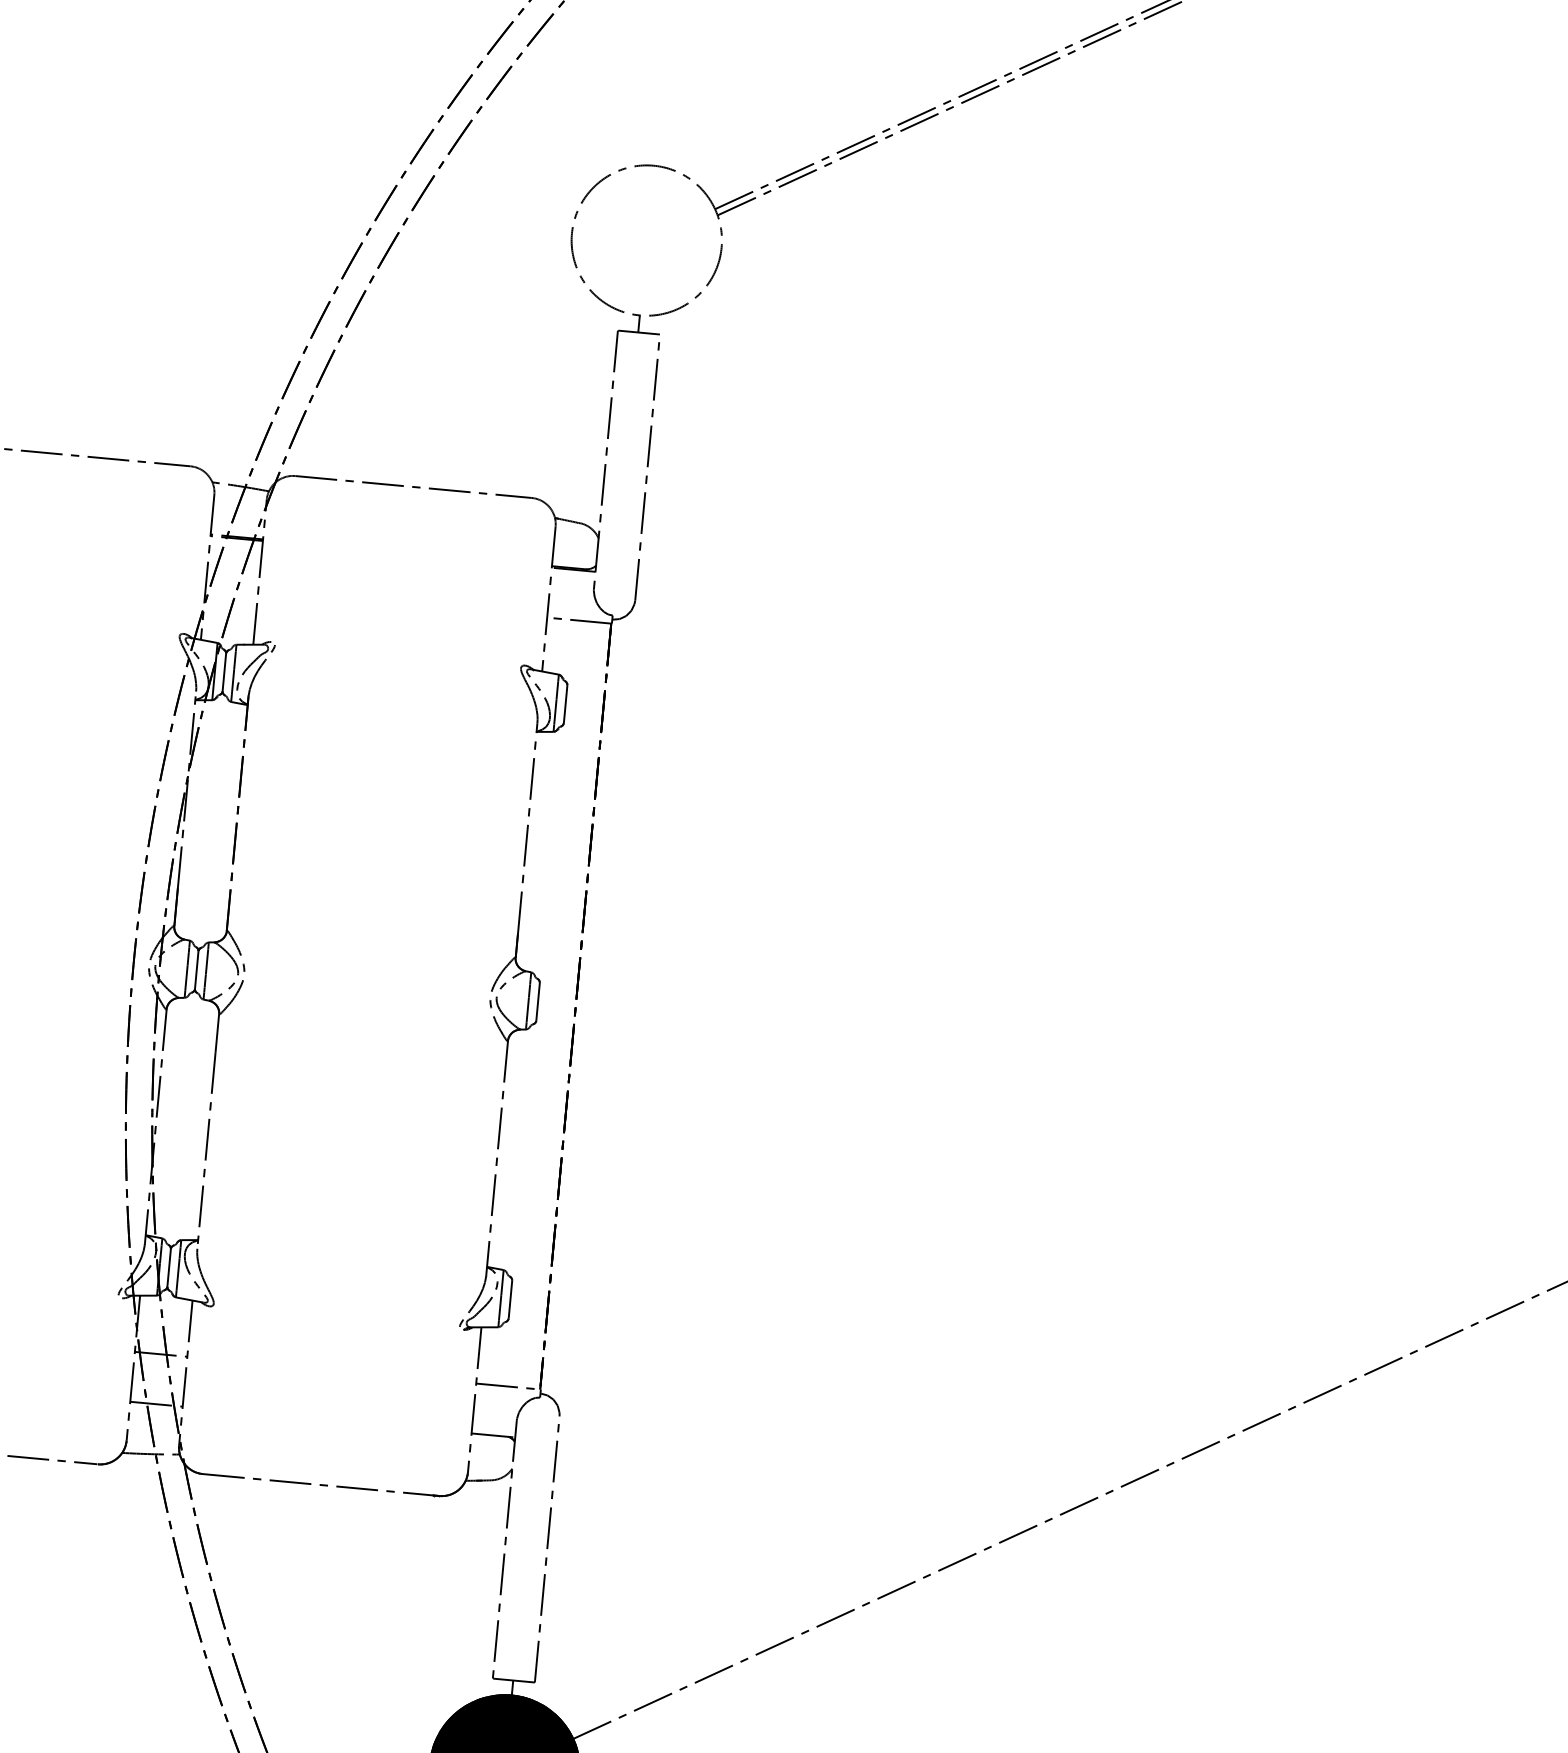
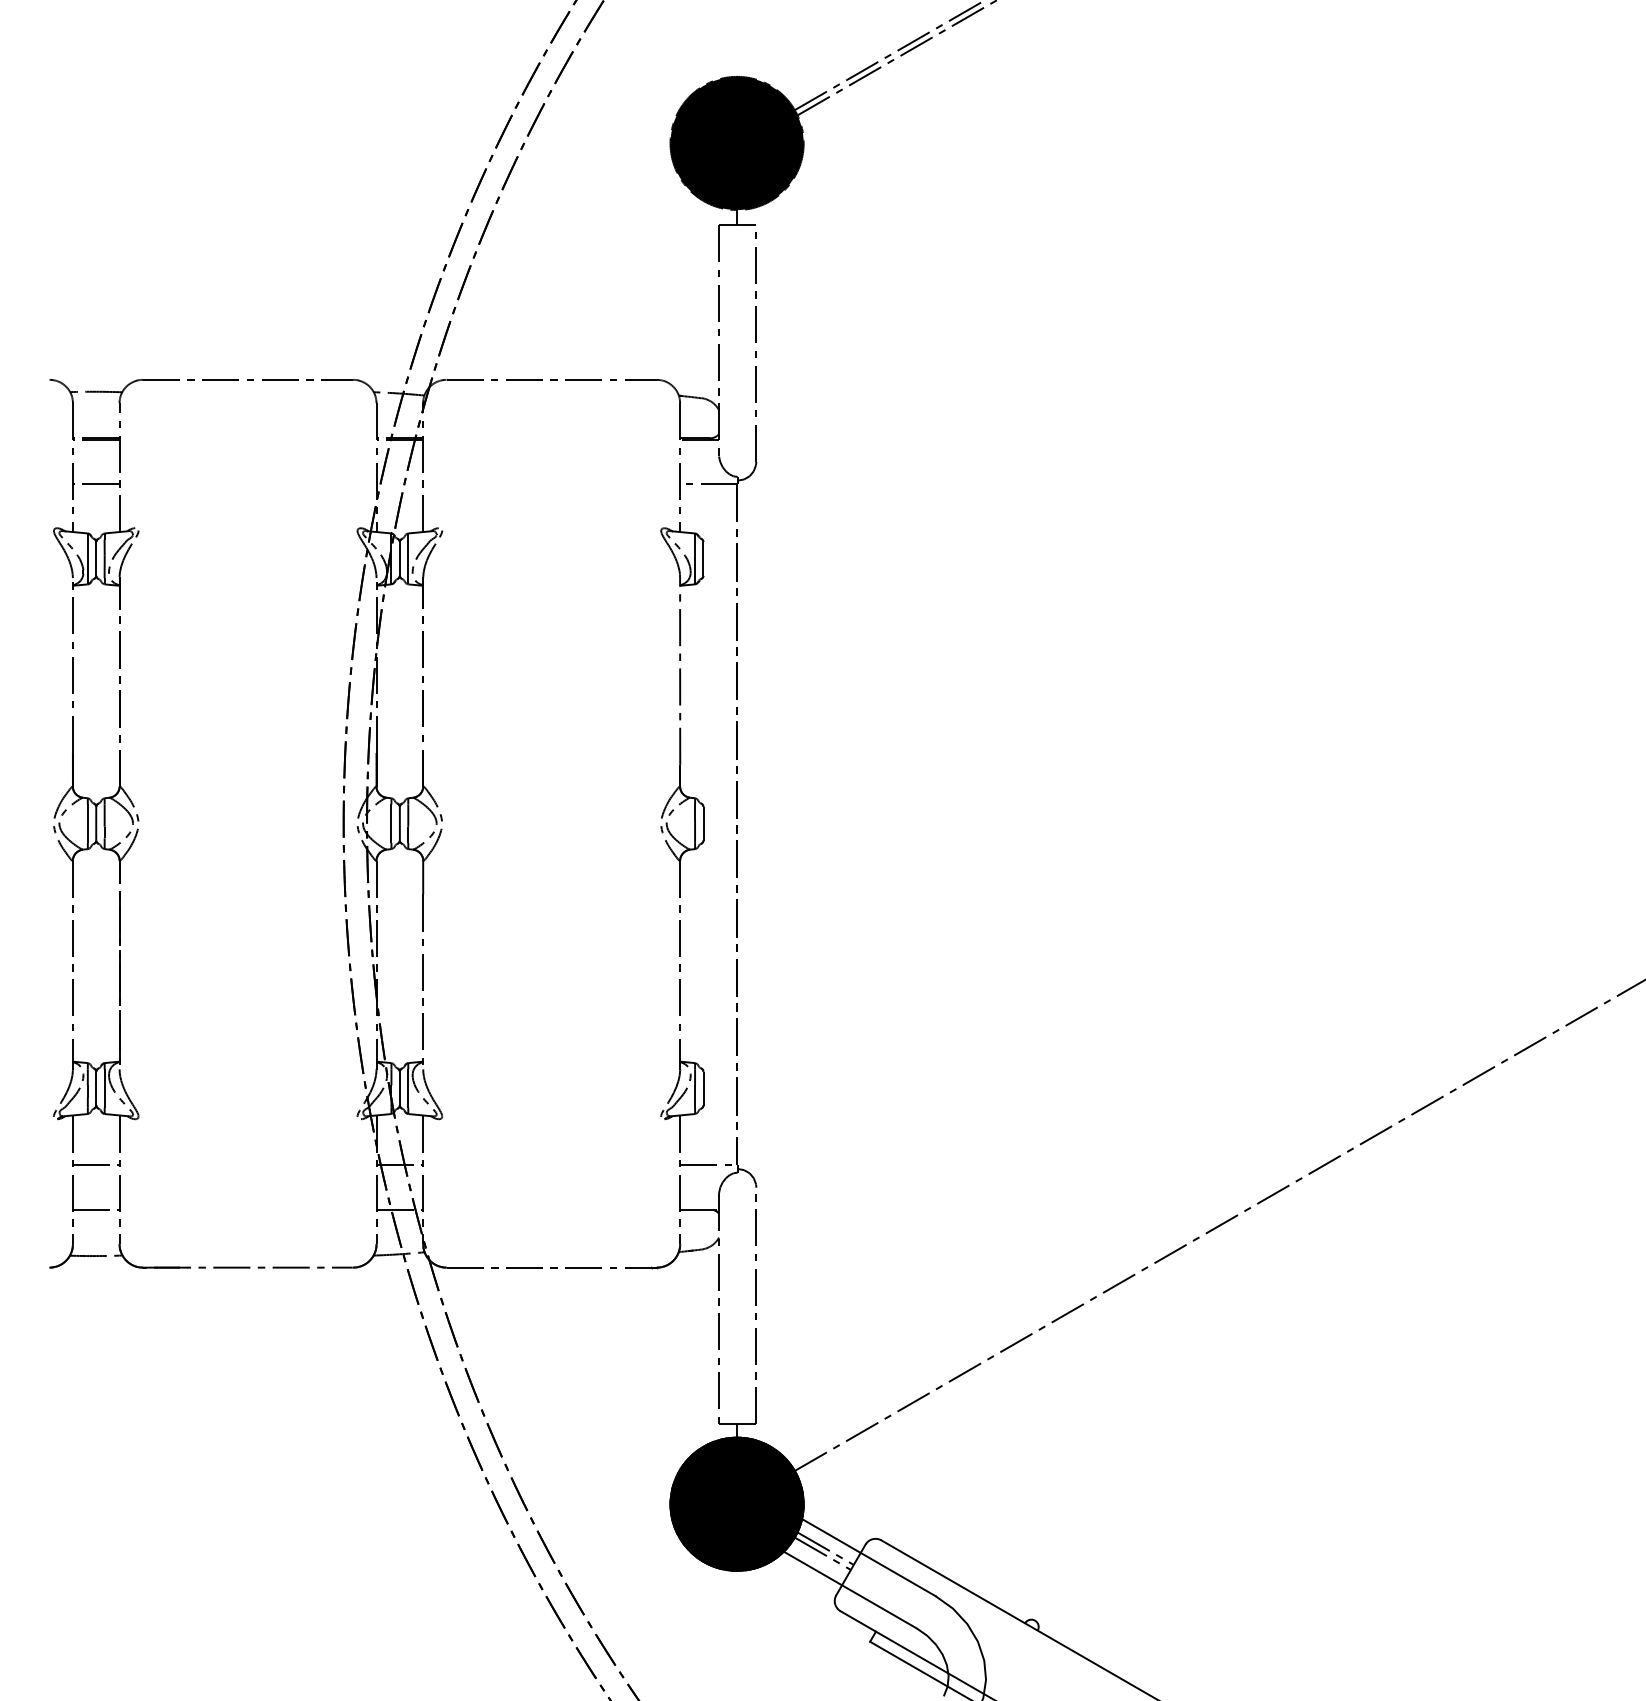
fill: (646, 240) -> (736, 143), added

